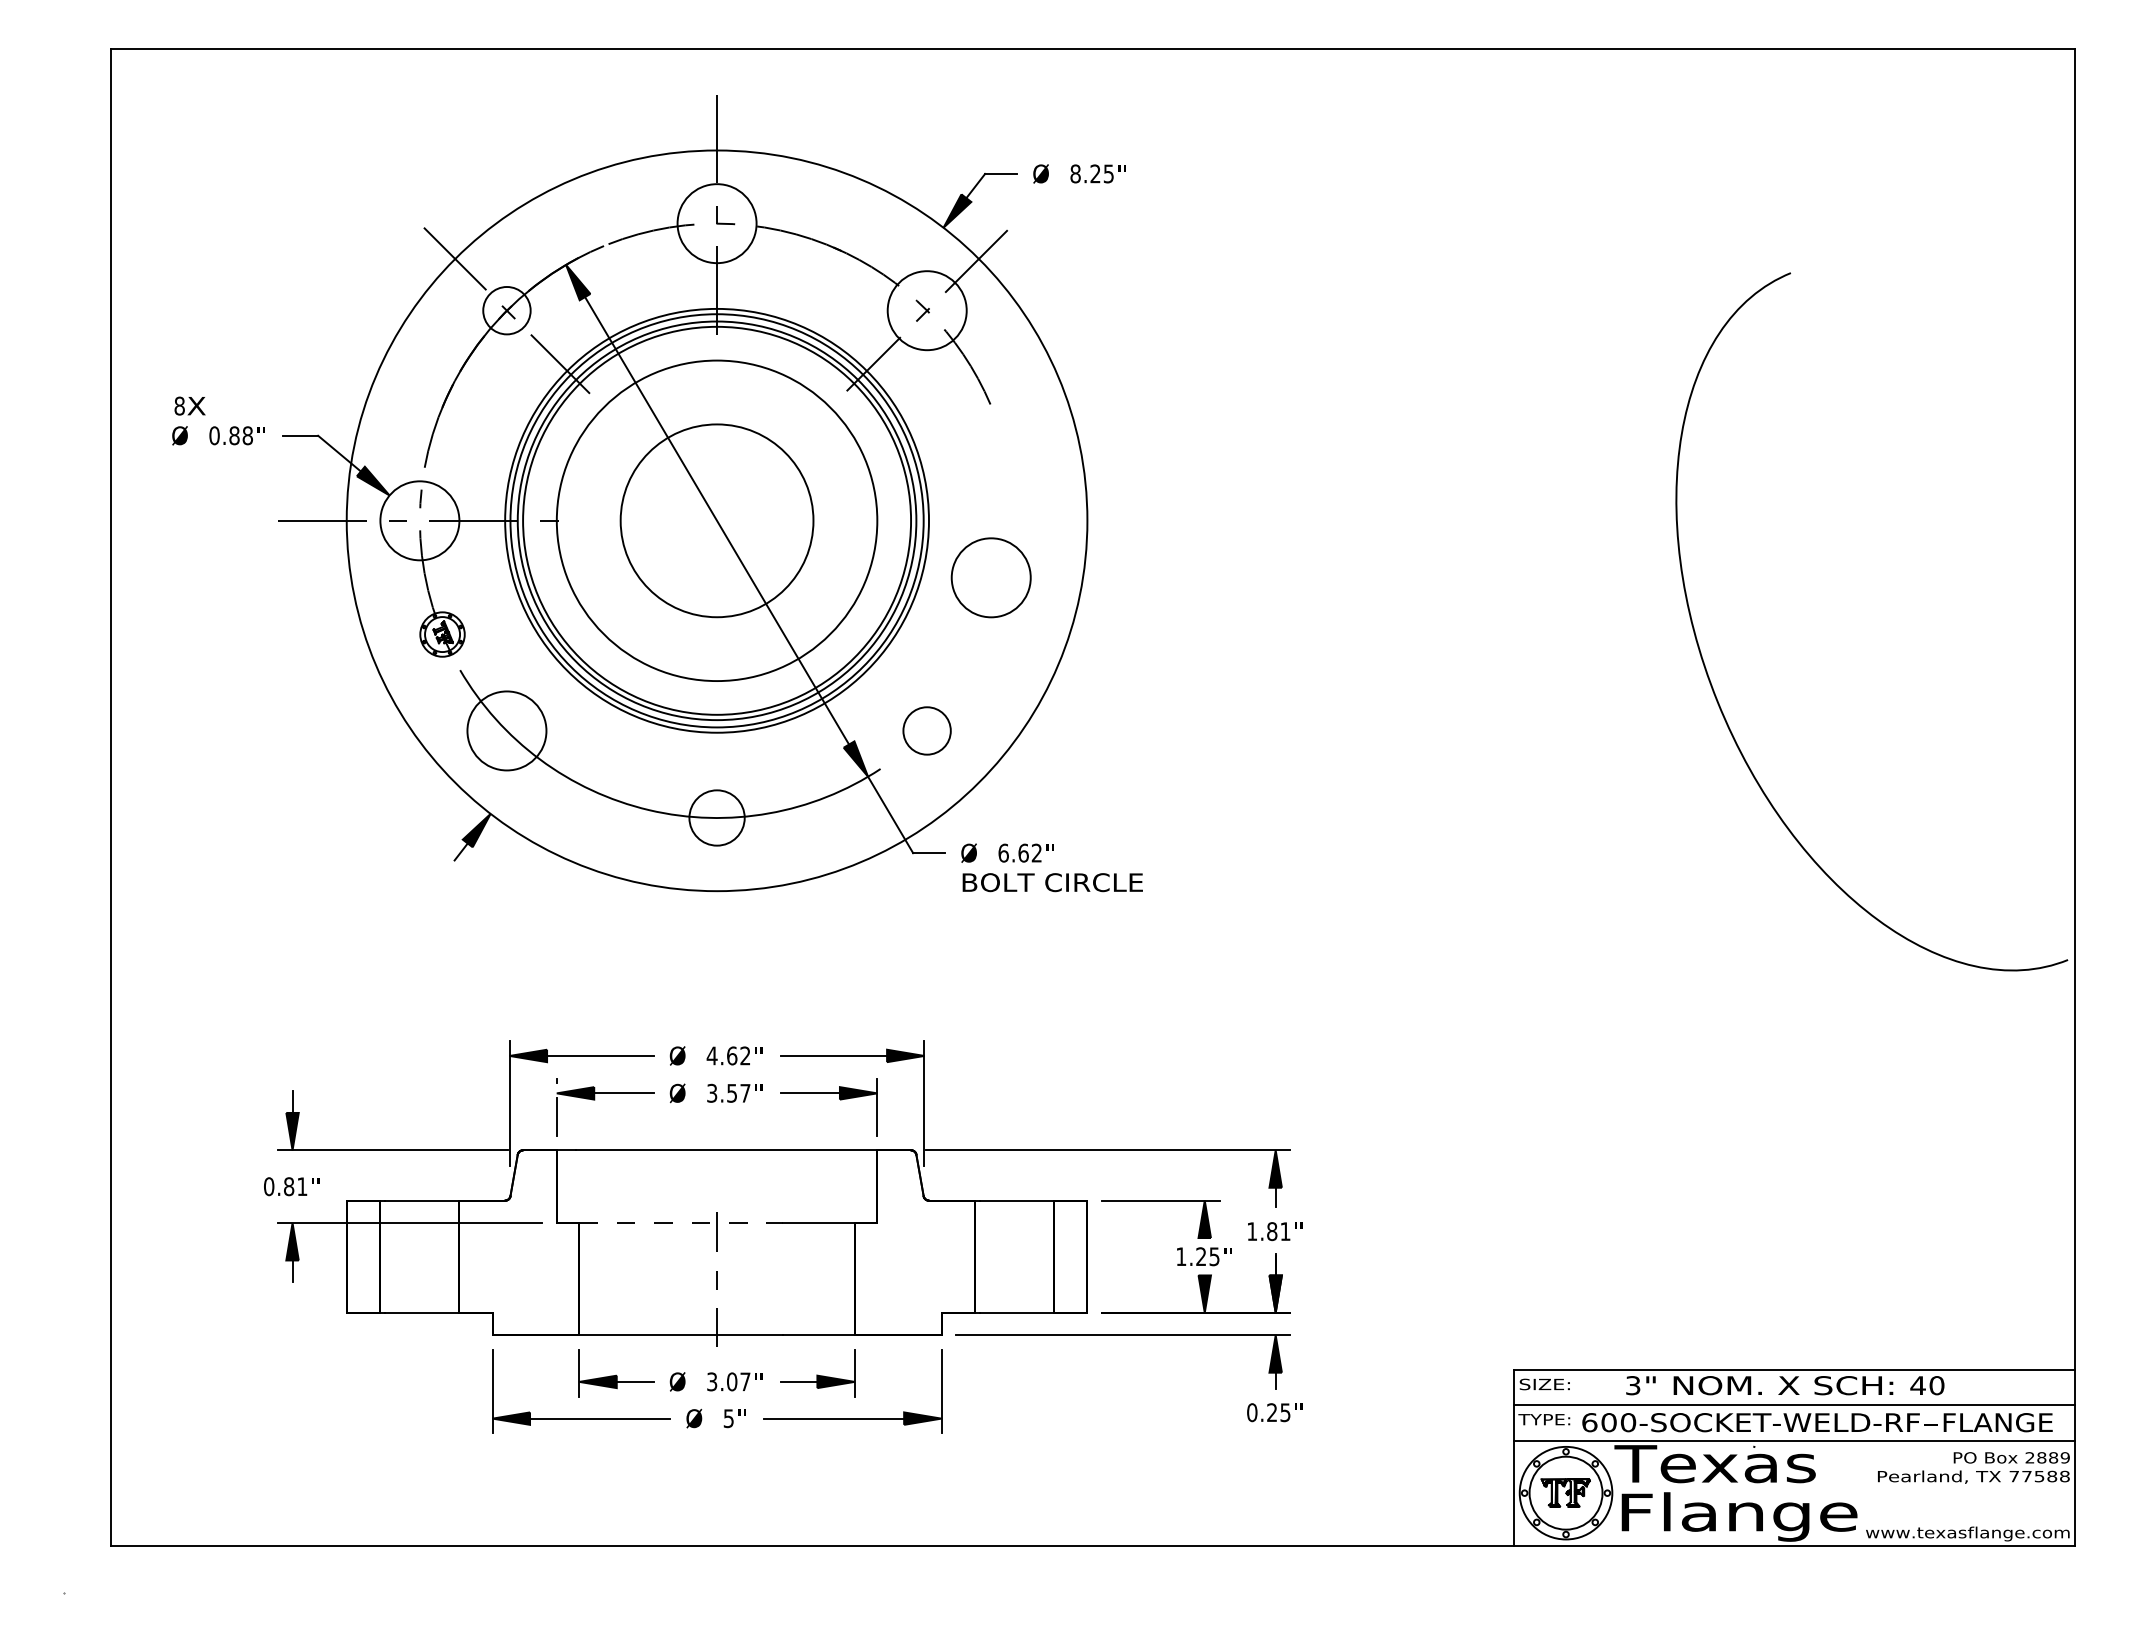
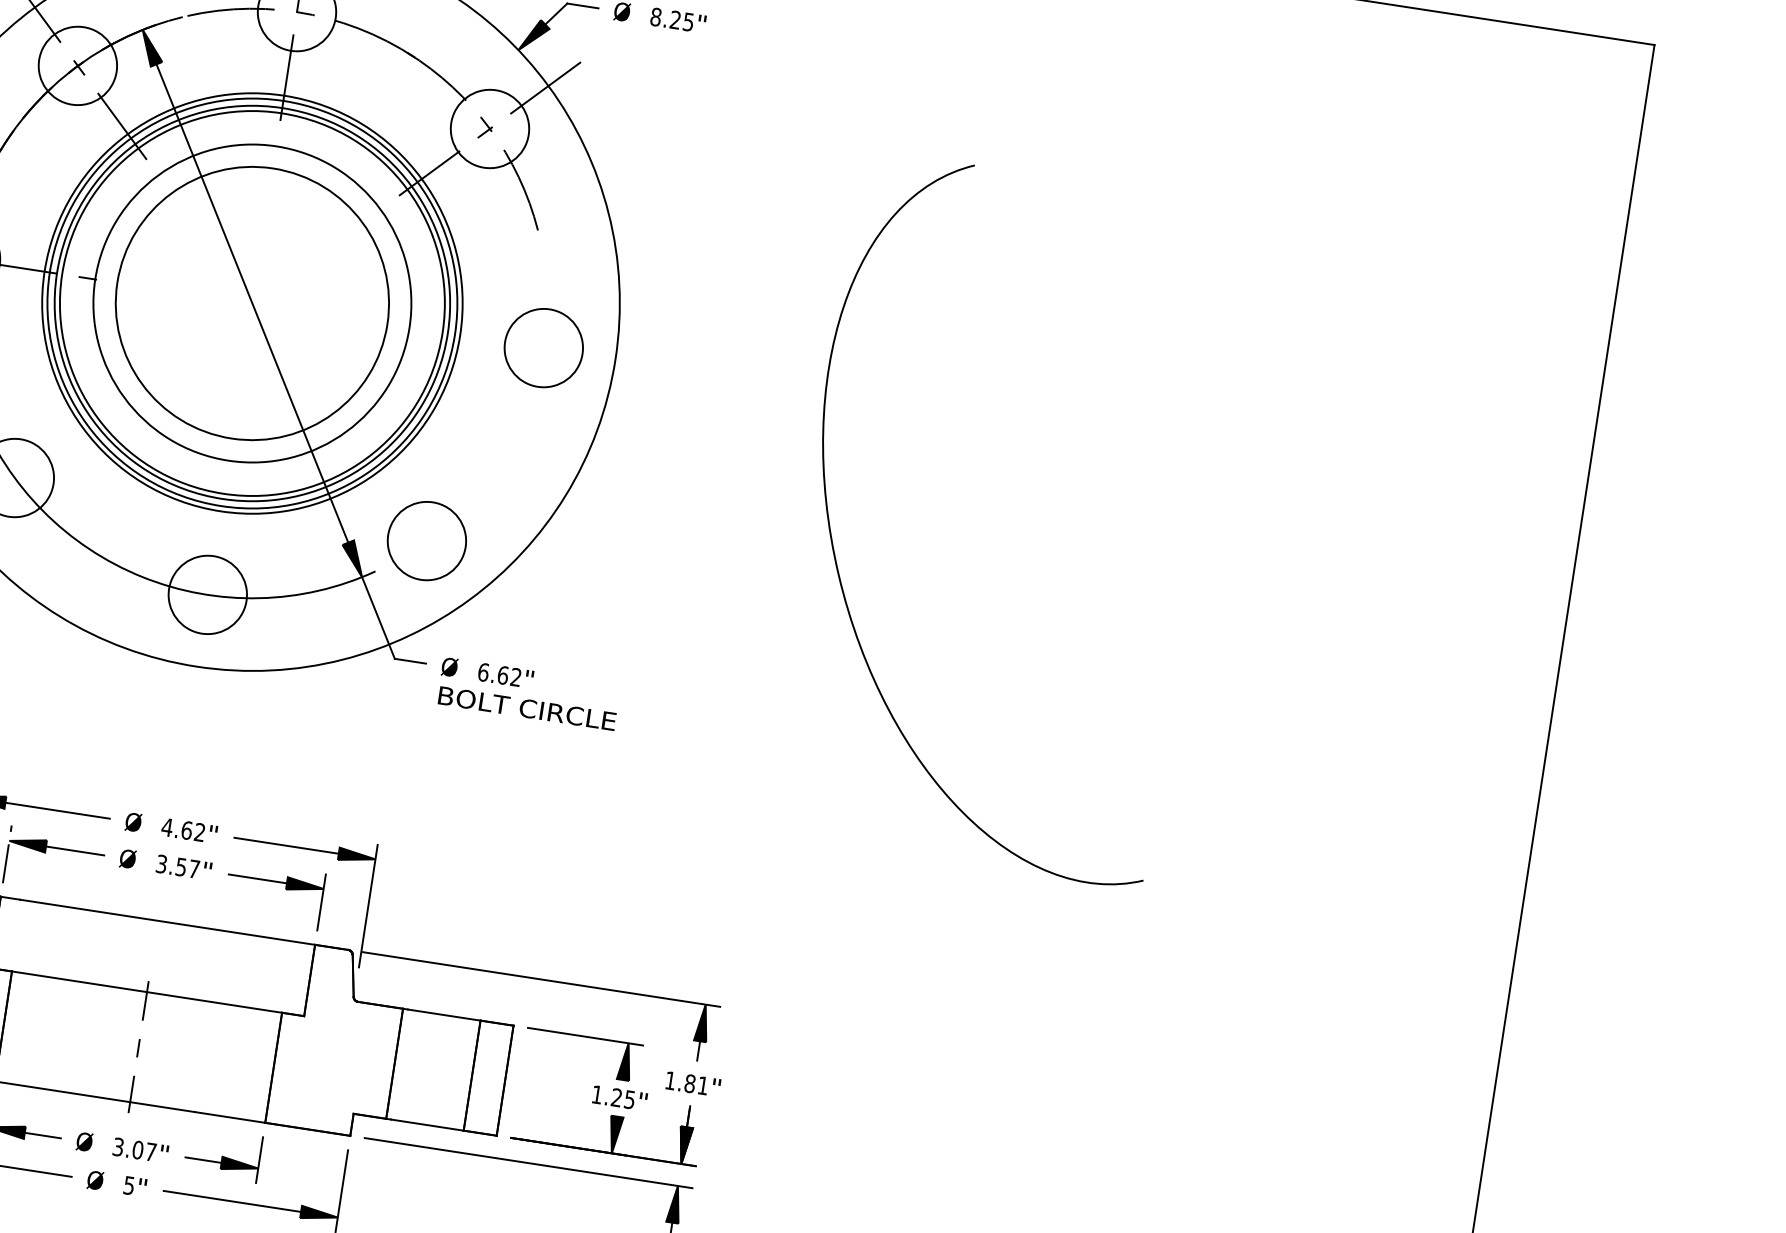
circle: (506, 310) -> (77, 65), size x1.67
circle: (716, 520) -> (251, 303), size x1.43
circle: (990, 577) -> (543, 347), moved
curve: (1709, 676) -> (834, 548), moved
circle: (926, 730) -> (426, 540), size x1.67
circle: (716, 817) -> (207, 594), size x1.43
line: (681, 1223) -> (112, 987), dashed -> solid

